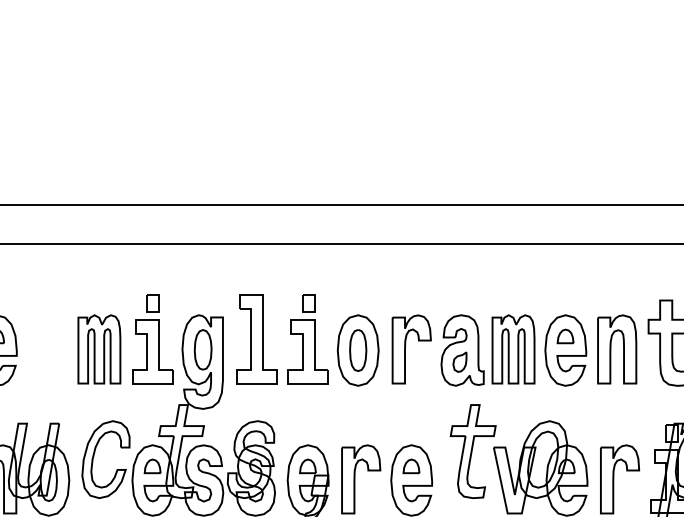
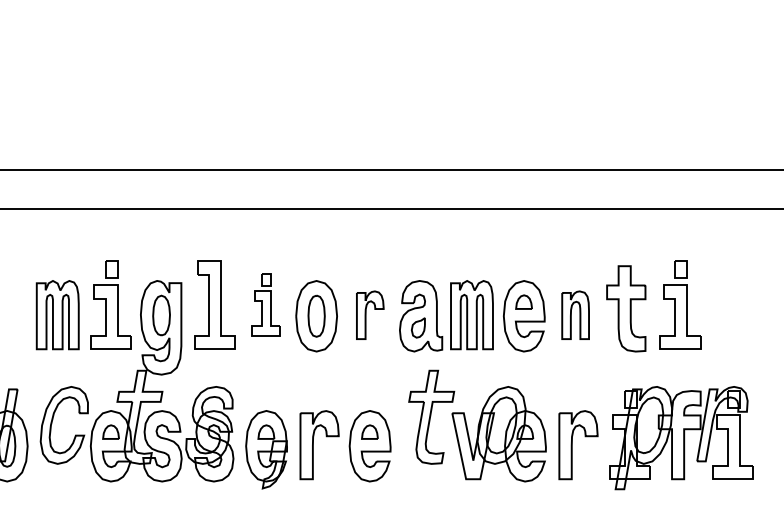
part: (307, 338) -> (265, 304), size x0.7
part: (412, 349) -> (370, 315), size x0.7
part: (617, 349) -> (575, 315), size x0.7

